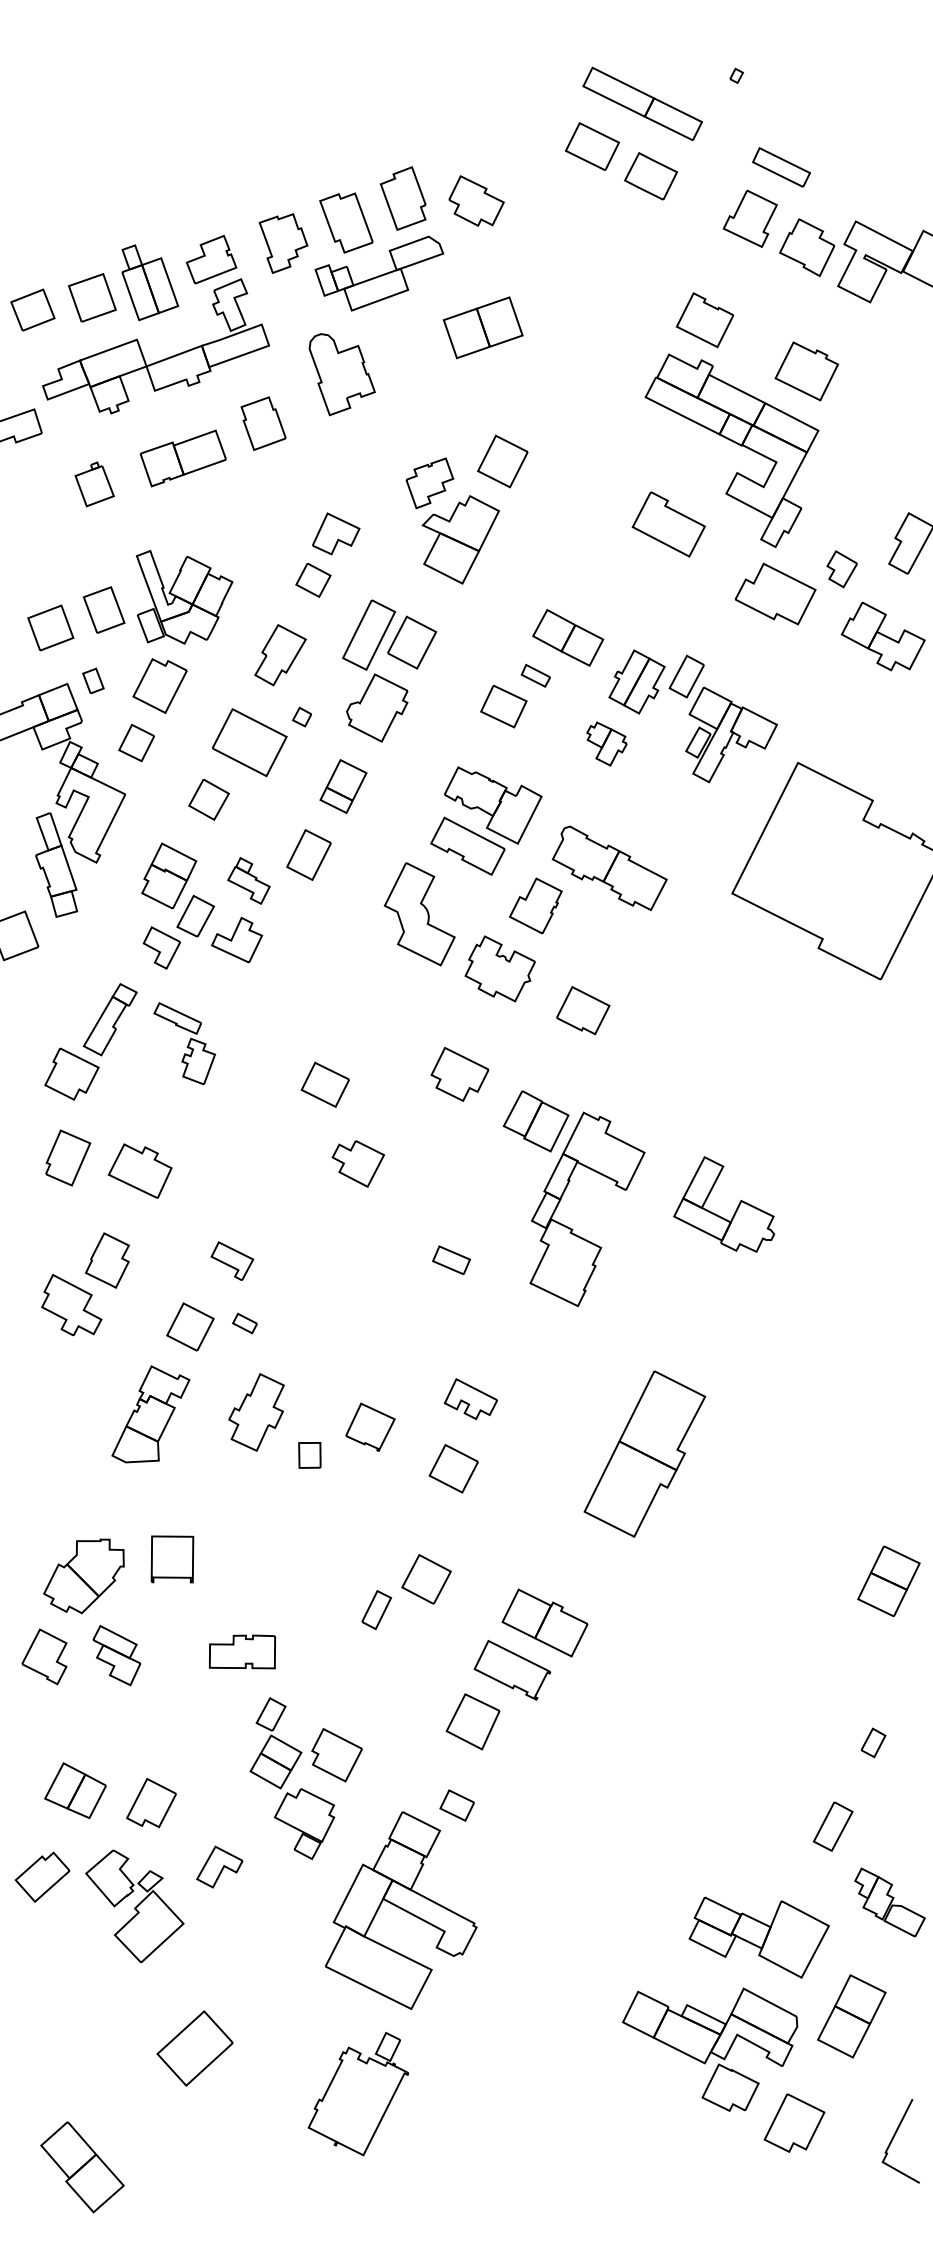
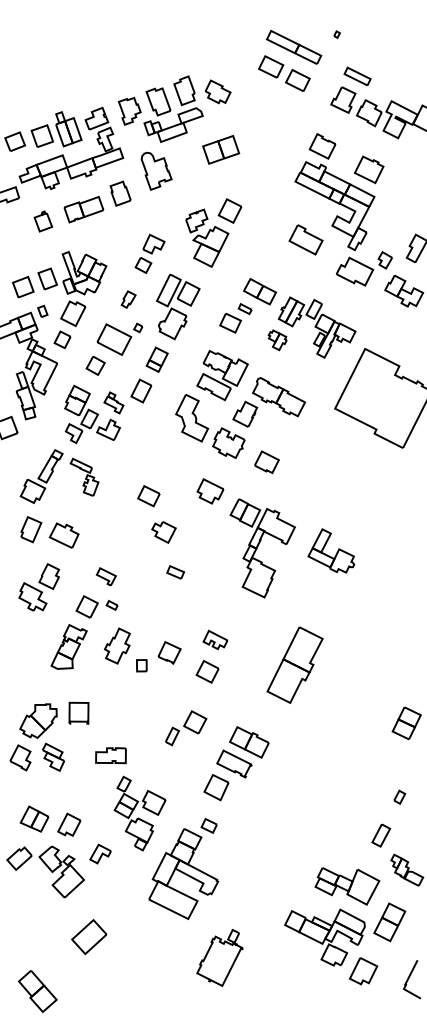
part: (280, 654) -> (128, 299), size x0.6
part: (451, 1260) -> (175, 572), moved
part: (357, 2093) -> (219, 957), moved

